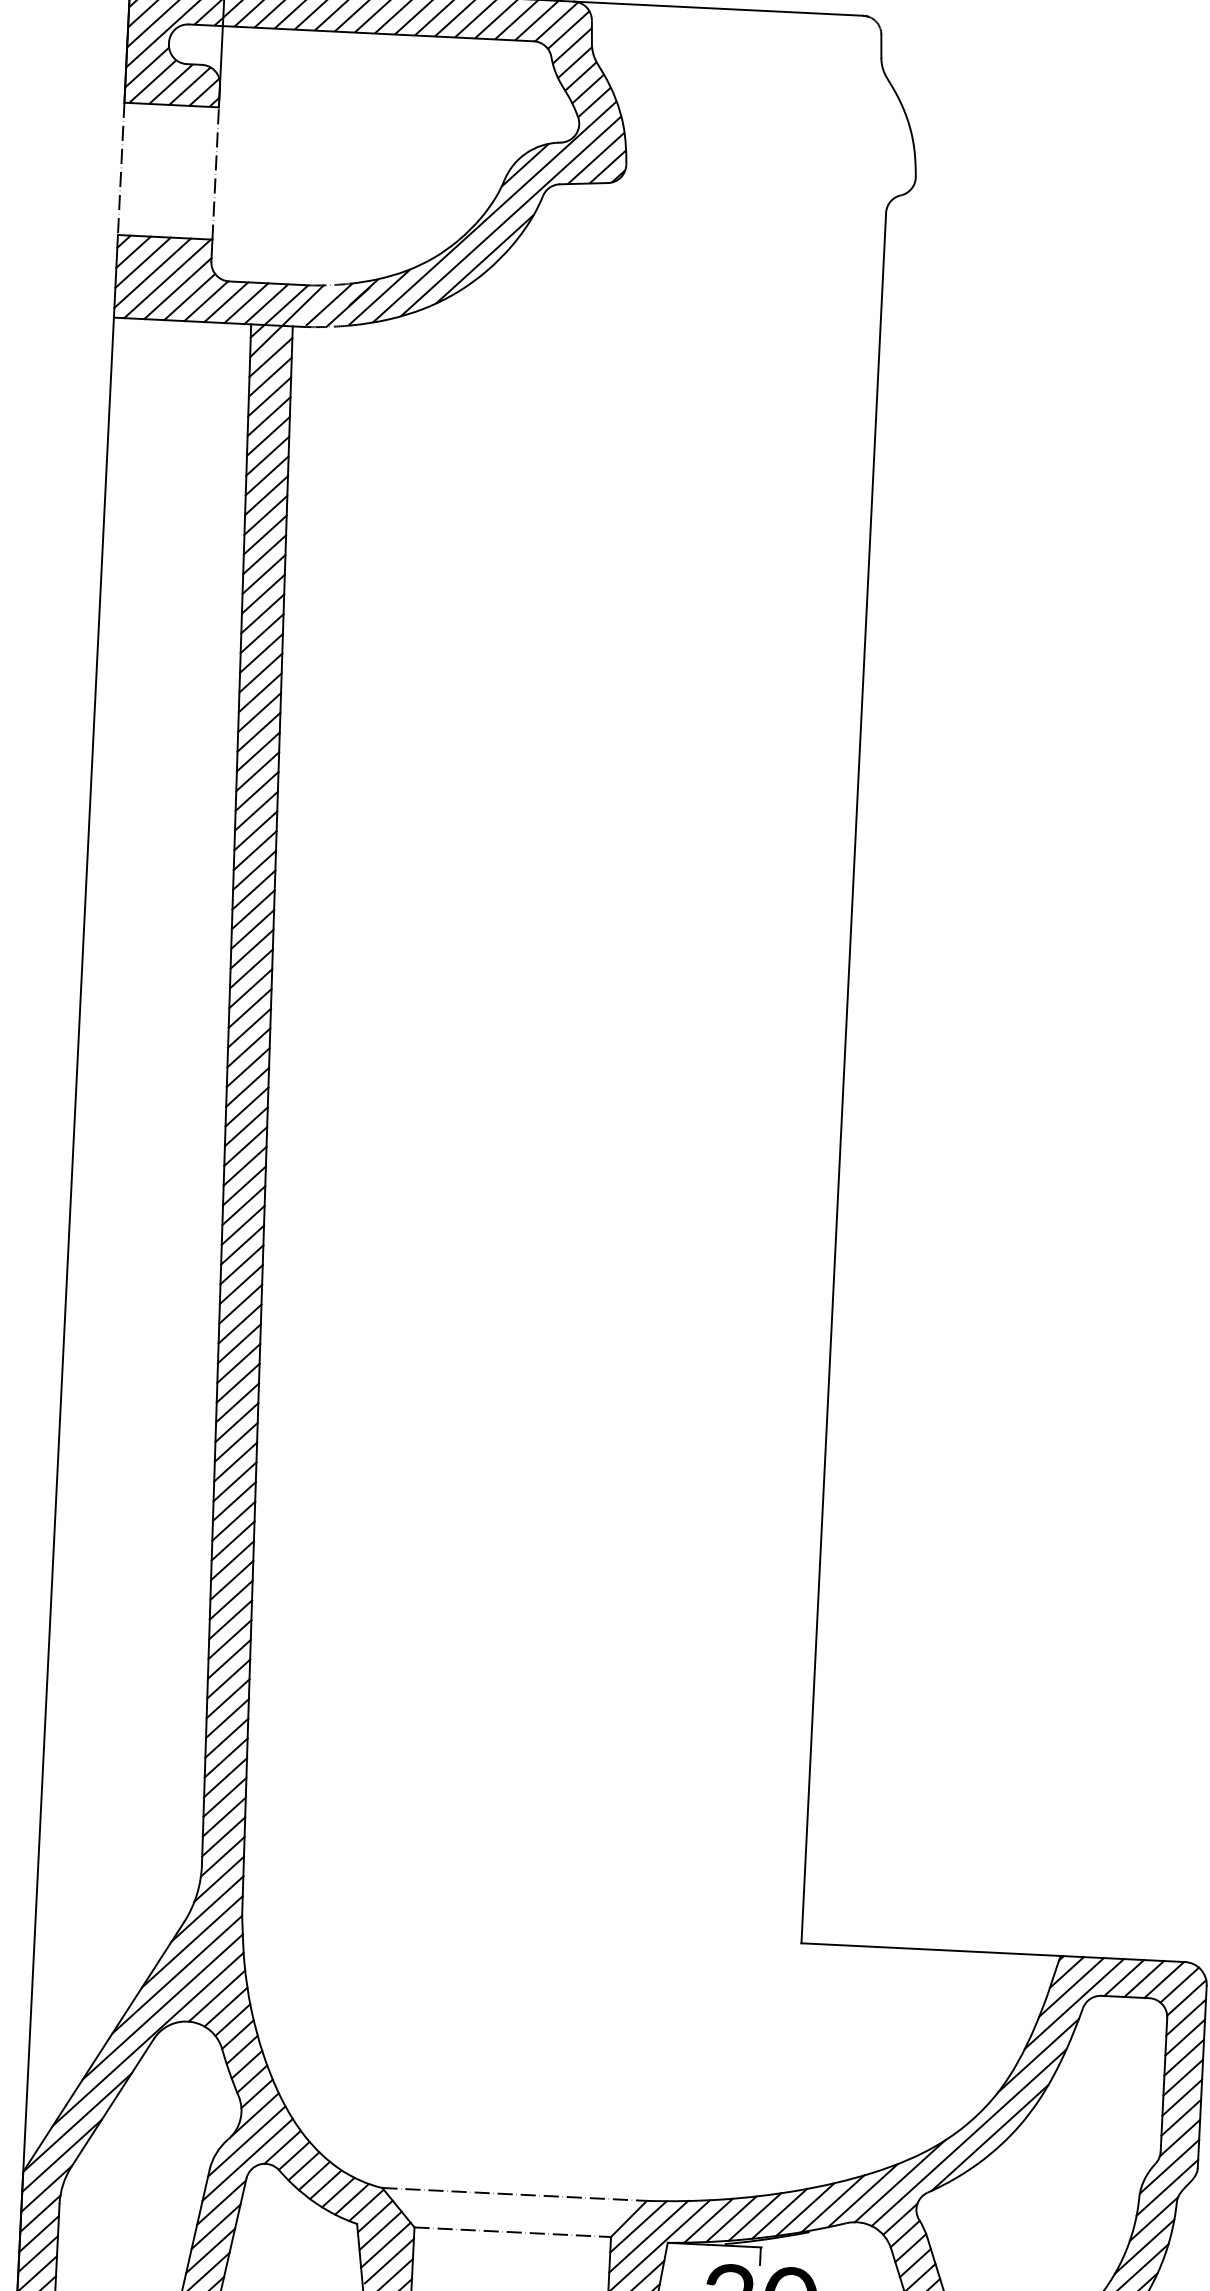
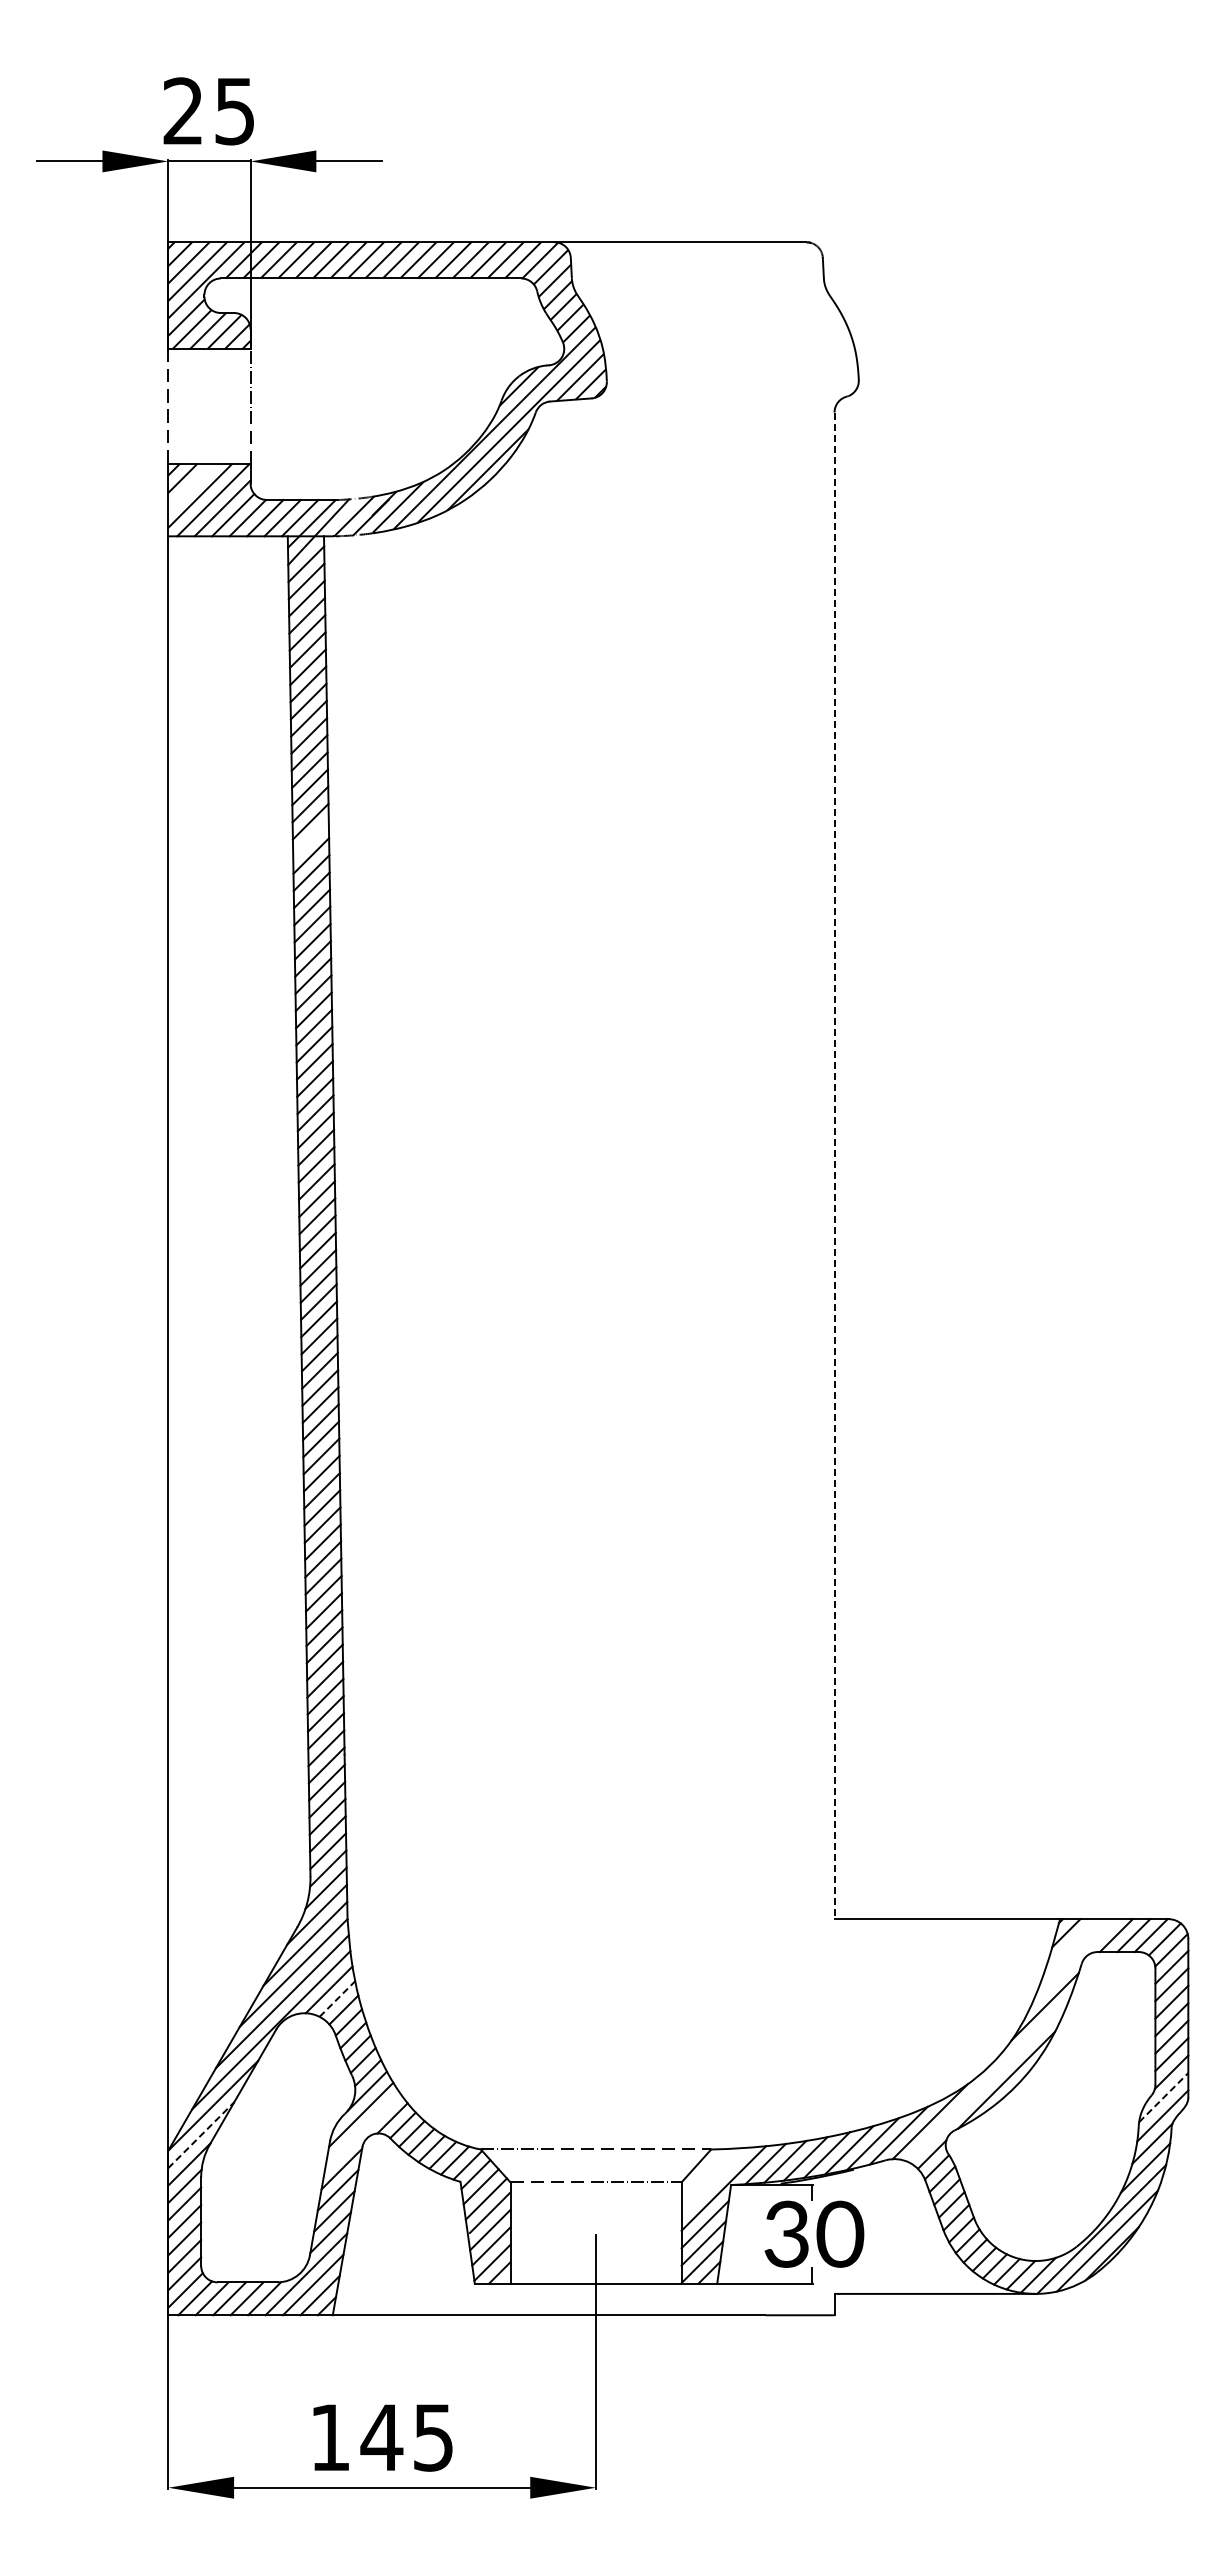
line: (143, 262) -> (191, 487), removed
line: (260, 672) -> (310, 838), removed
line: (843, 1078) -> (834, 1166), solid -> dashed
line: (1070, 1986) -> (1070, 1945), removed
line: (1074, 2004) -> (1074, 1960), removed
line: (226, 2006) -> (337, 1998), solid -> dashed
line: (969, 2137) -> (988, 2080), removed
line: (62, 2156) -> (201, 2135), solid -> dashed
line: (247, 2159) -> (362, 2130), removed
line: (1169, 2166) -> (1163, 2097), solid -> dashed
line: (637, 2225) -> (704, 2171), removed
line: (648, 2236) -> (714, 2180), removed

